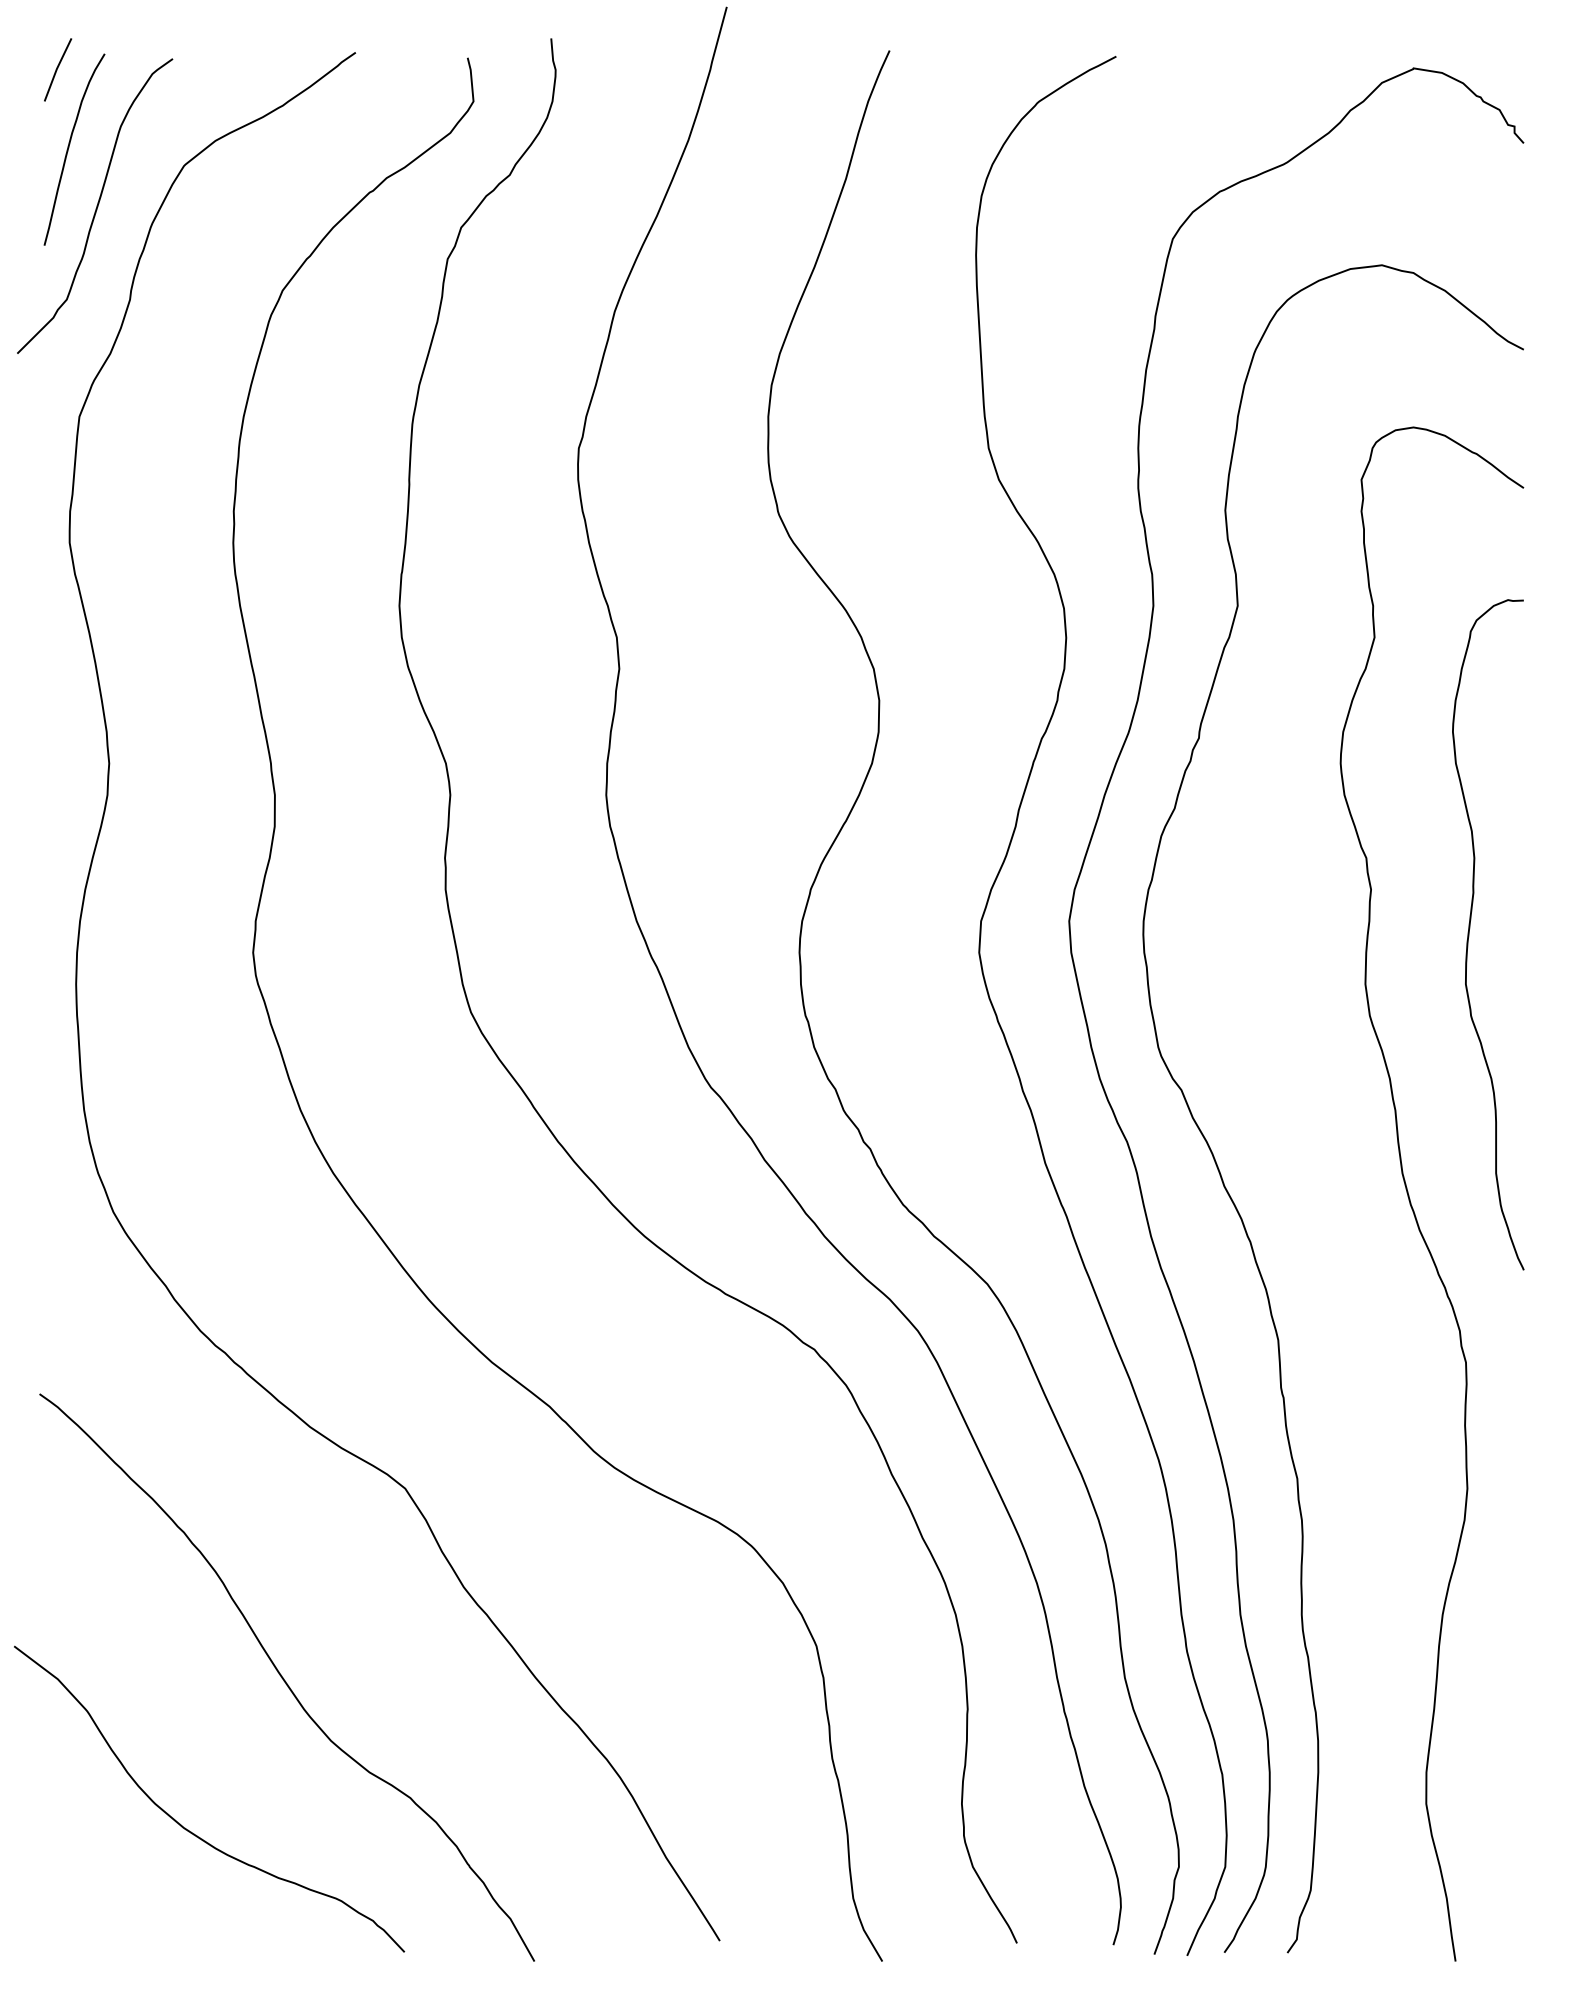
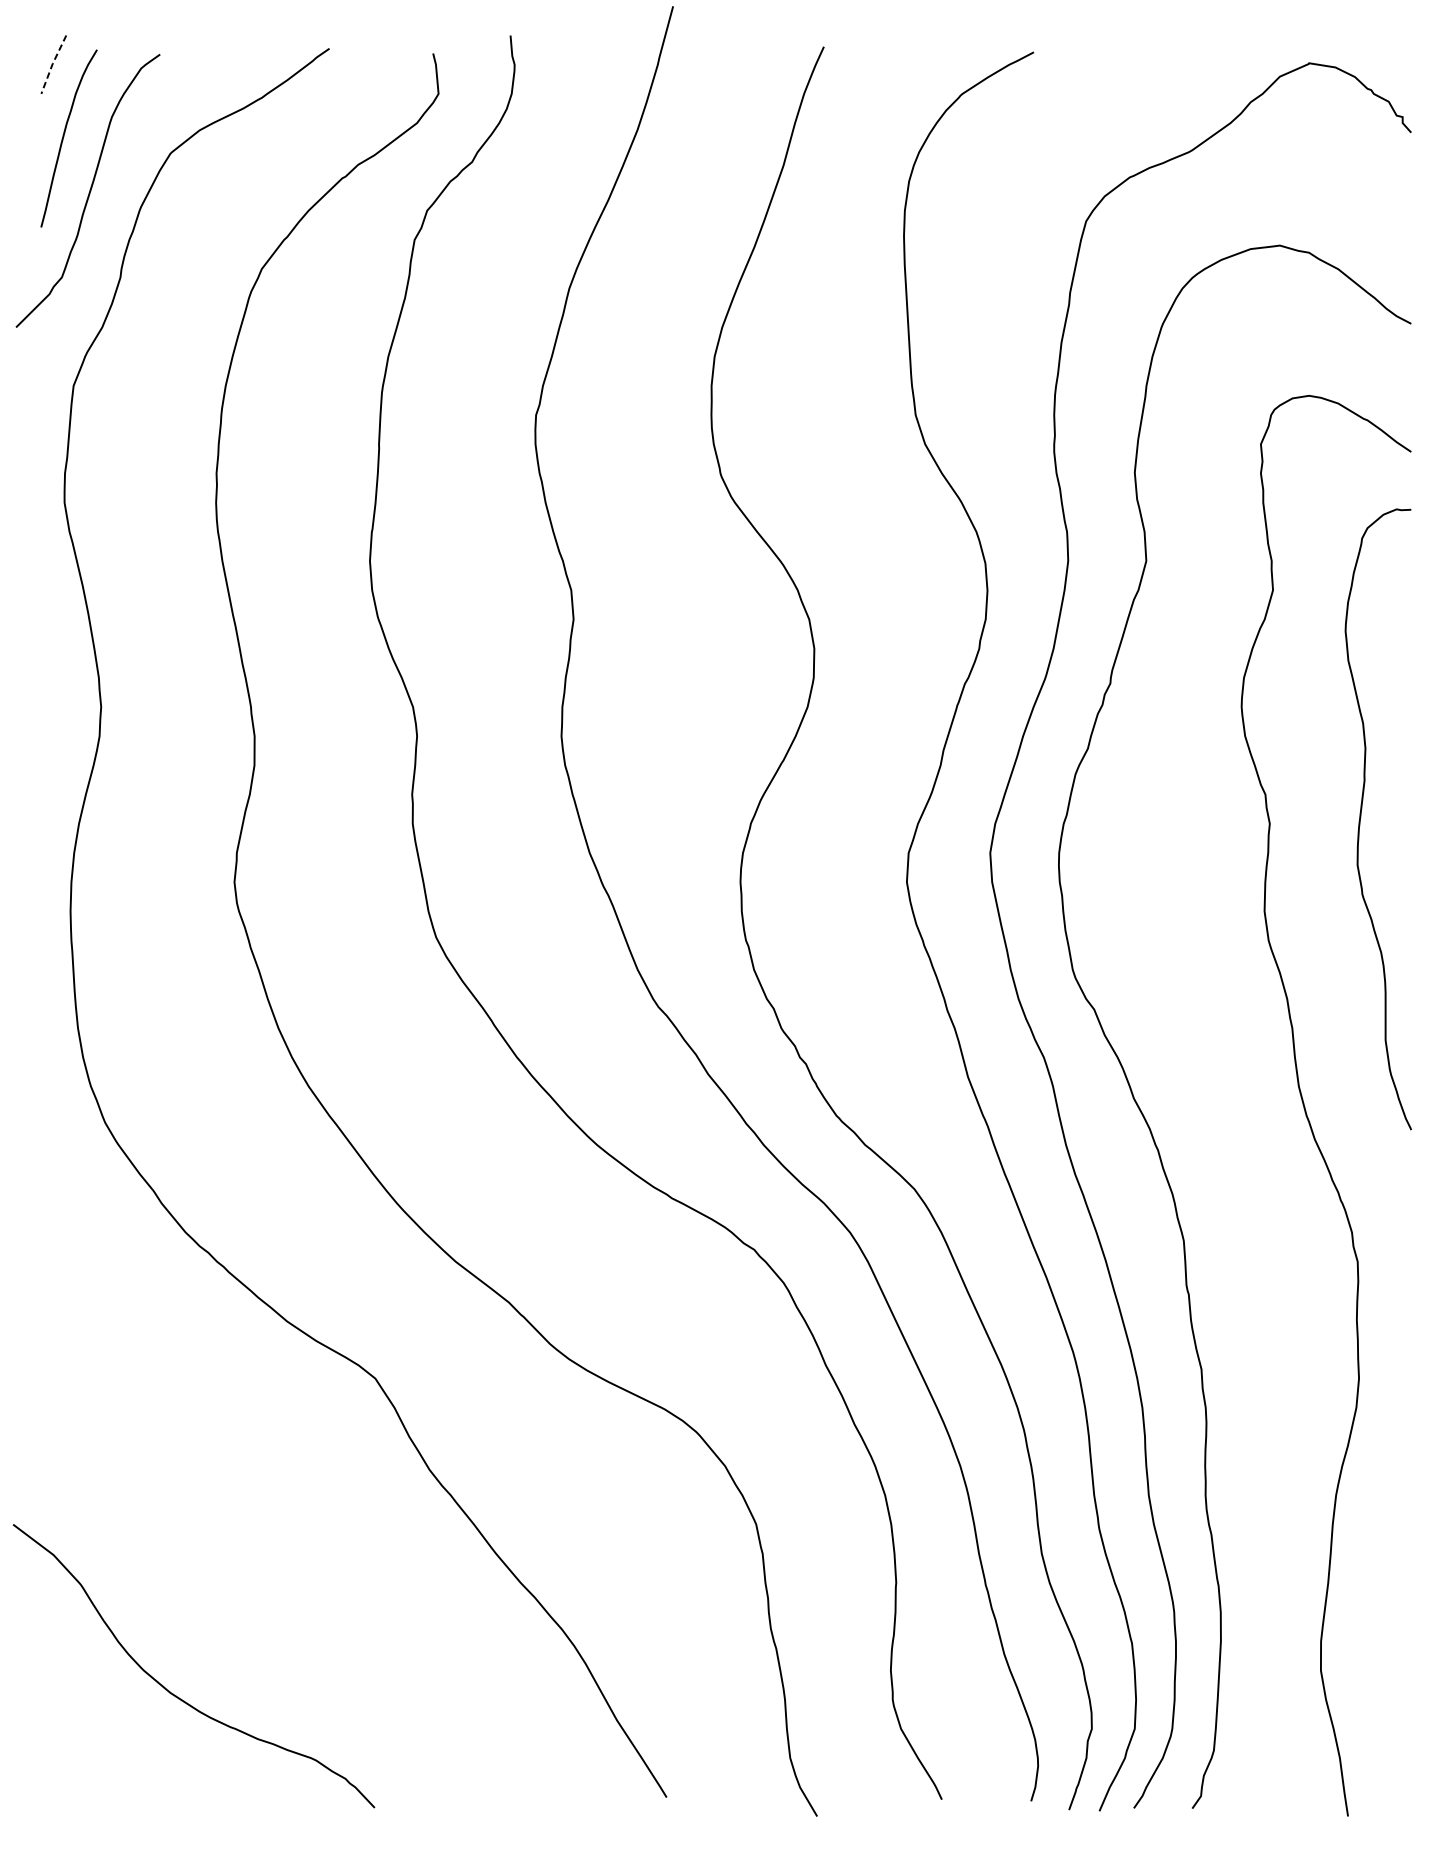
line: (56, 68) -> (52, 63), solid -> dashed
curve: (1470, 928) -> (1361, 813), moved
curve: (284, 1678) -> (263, 1554), removed

